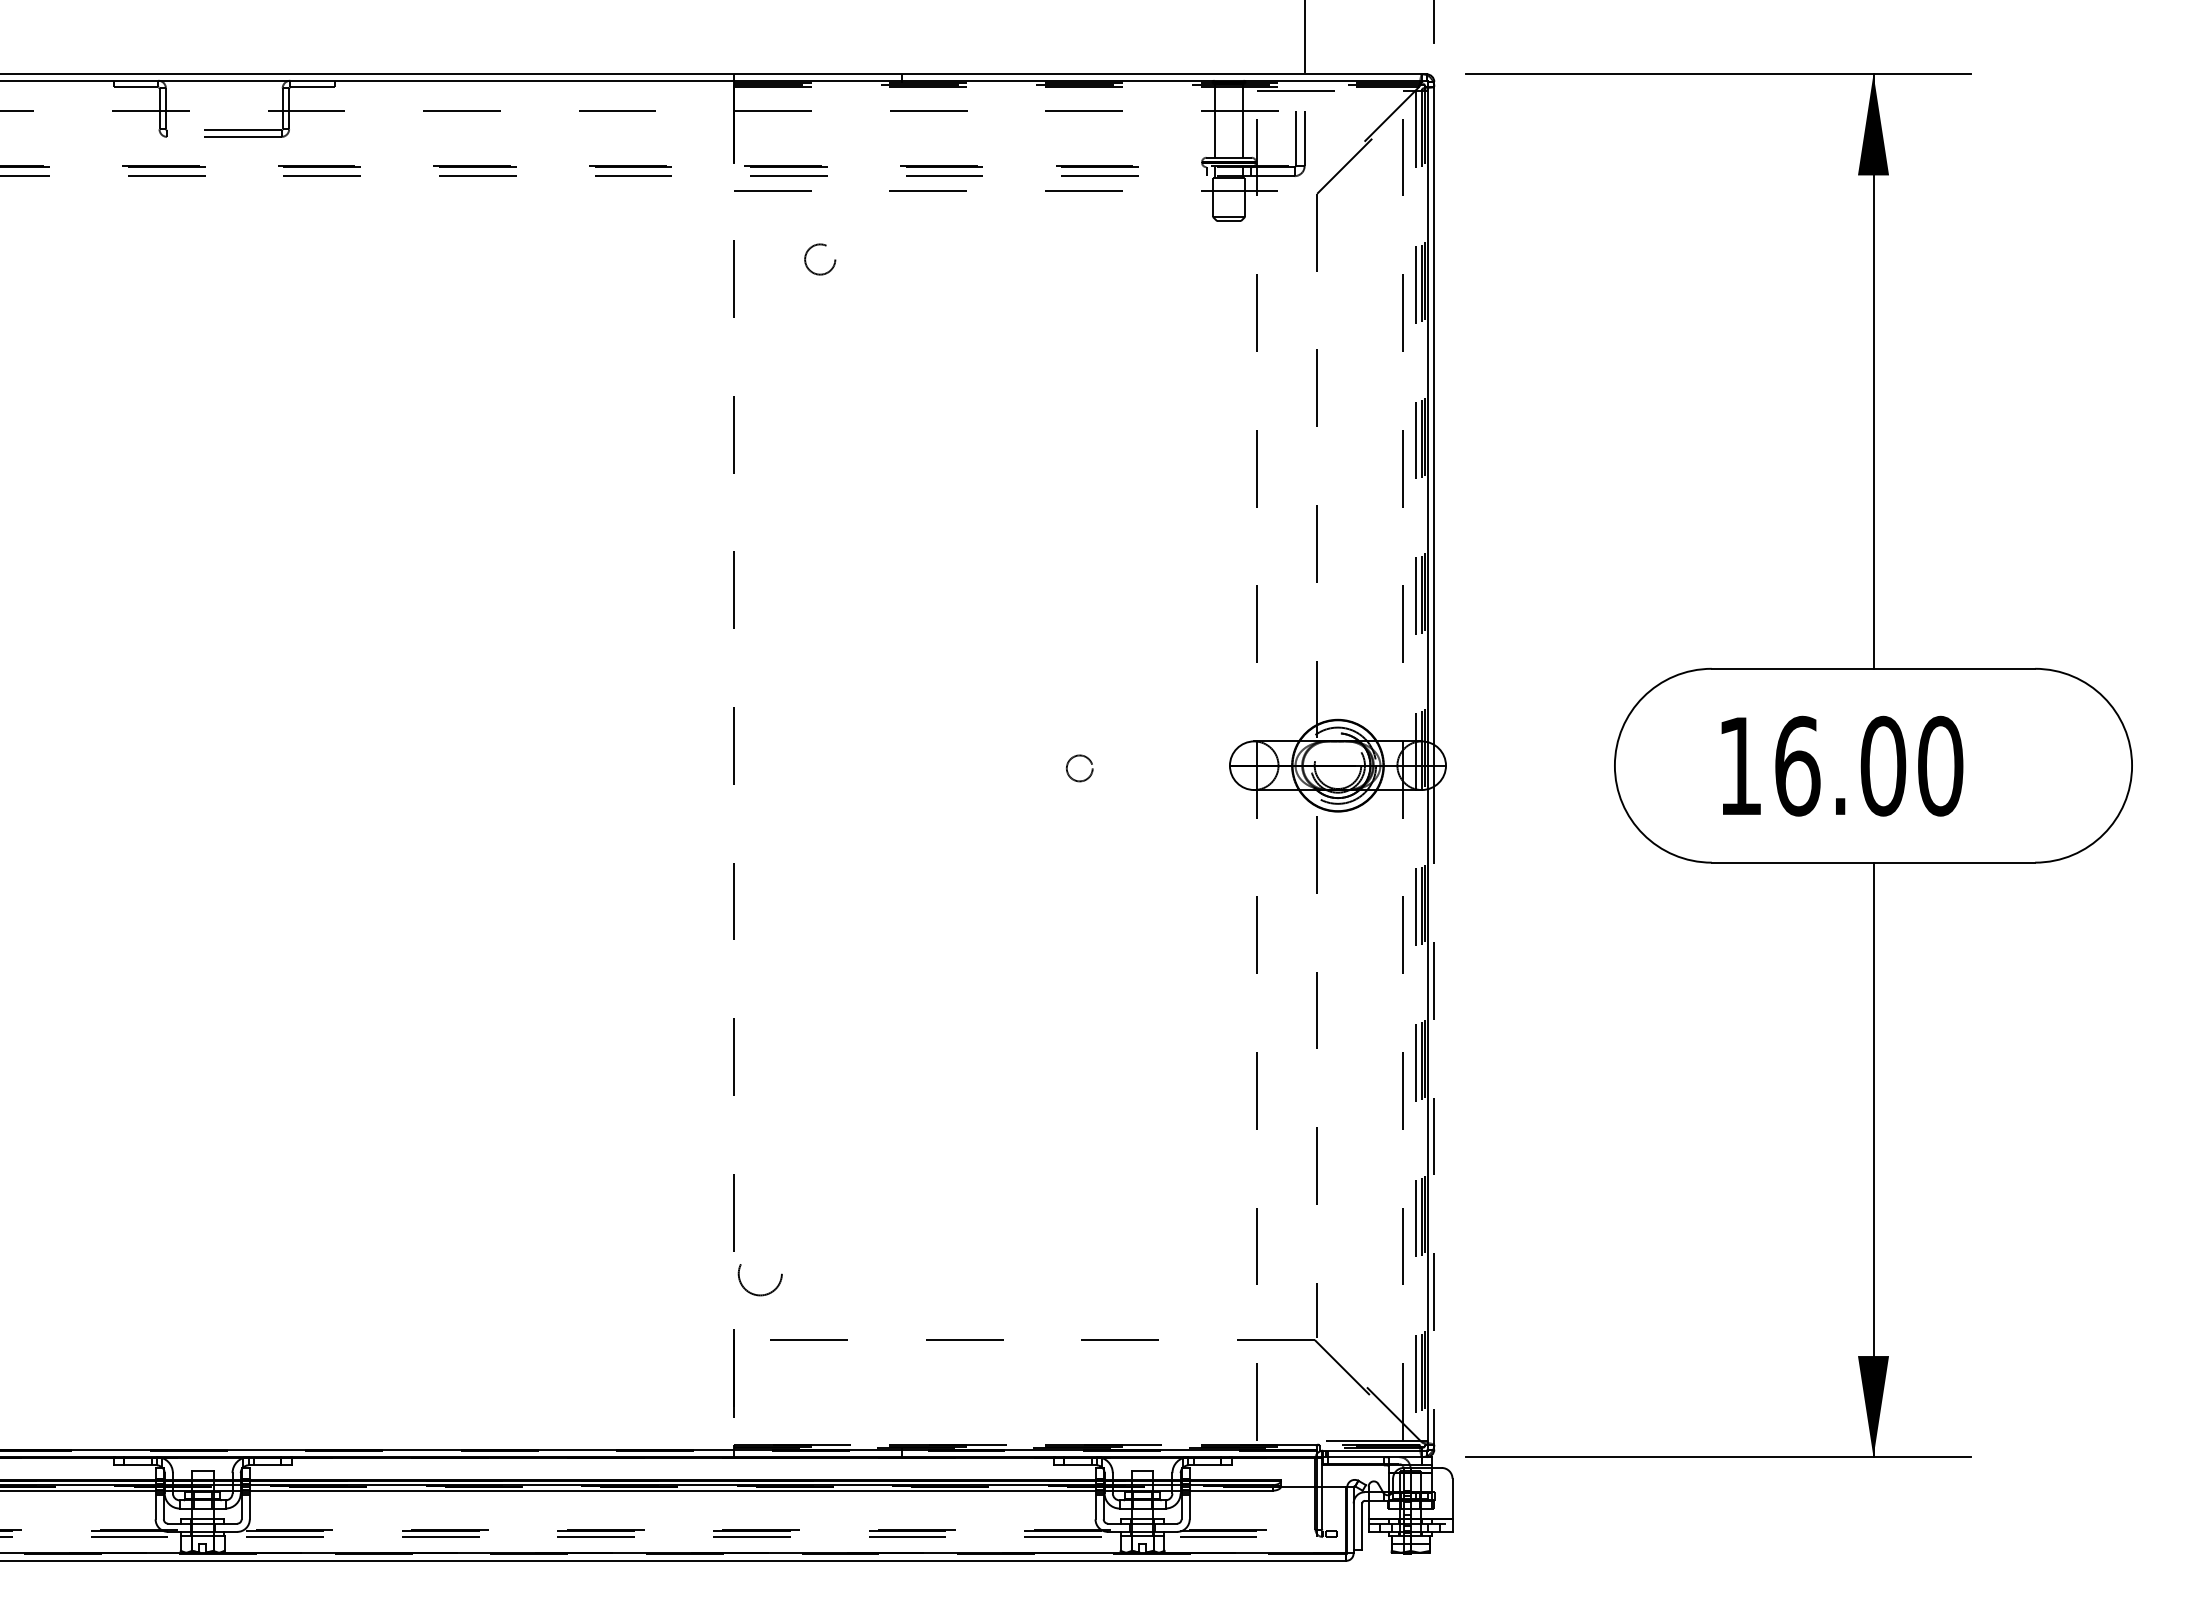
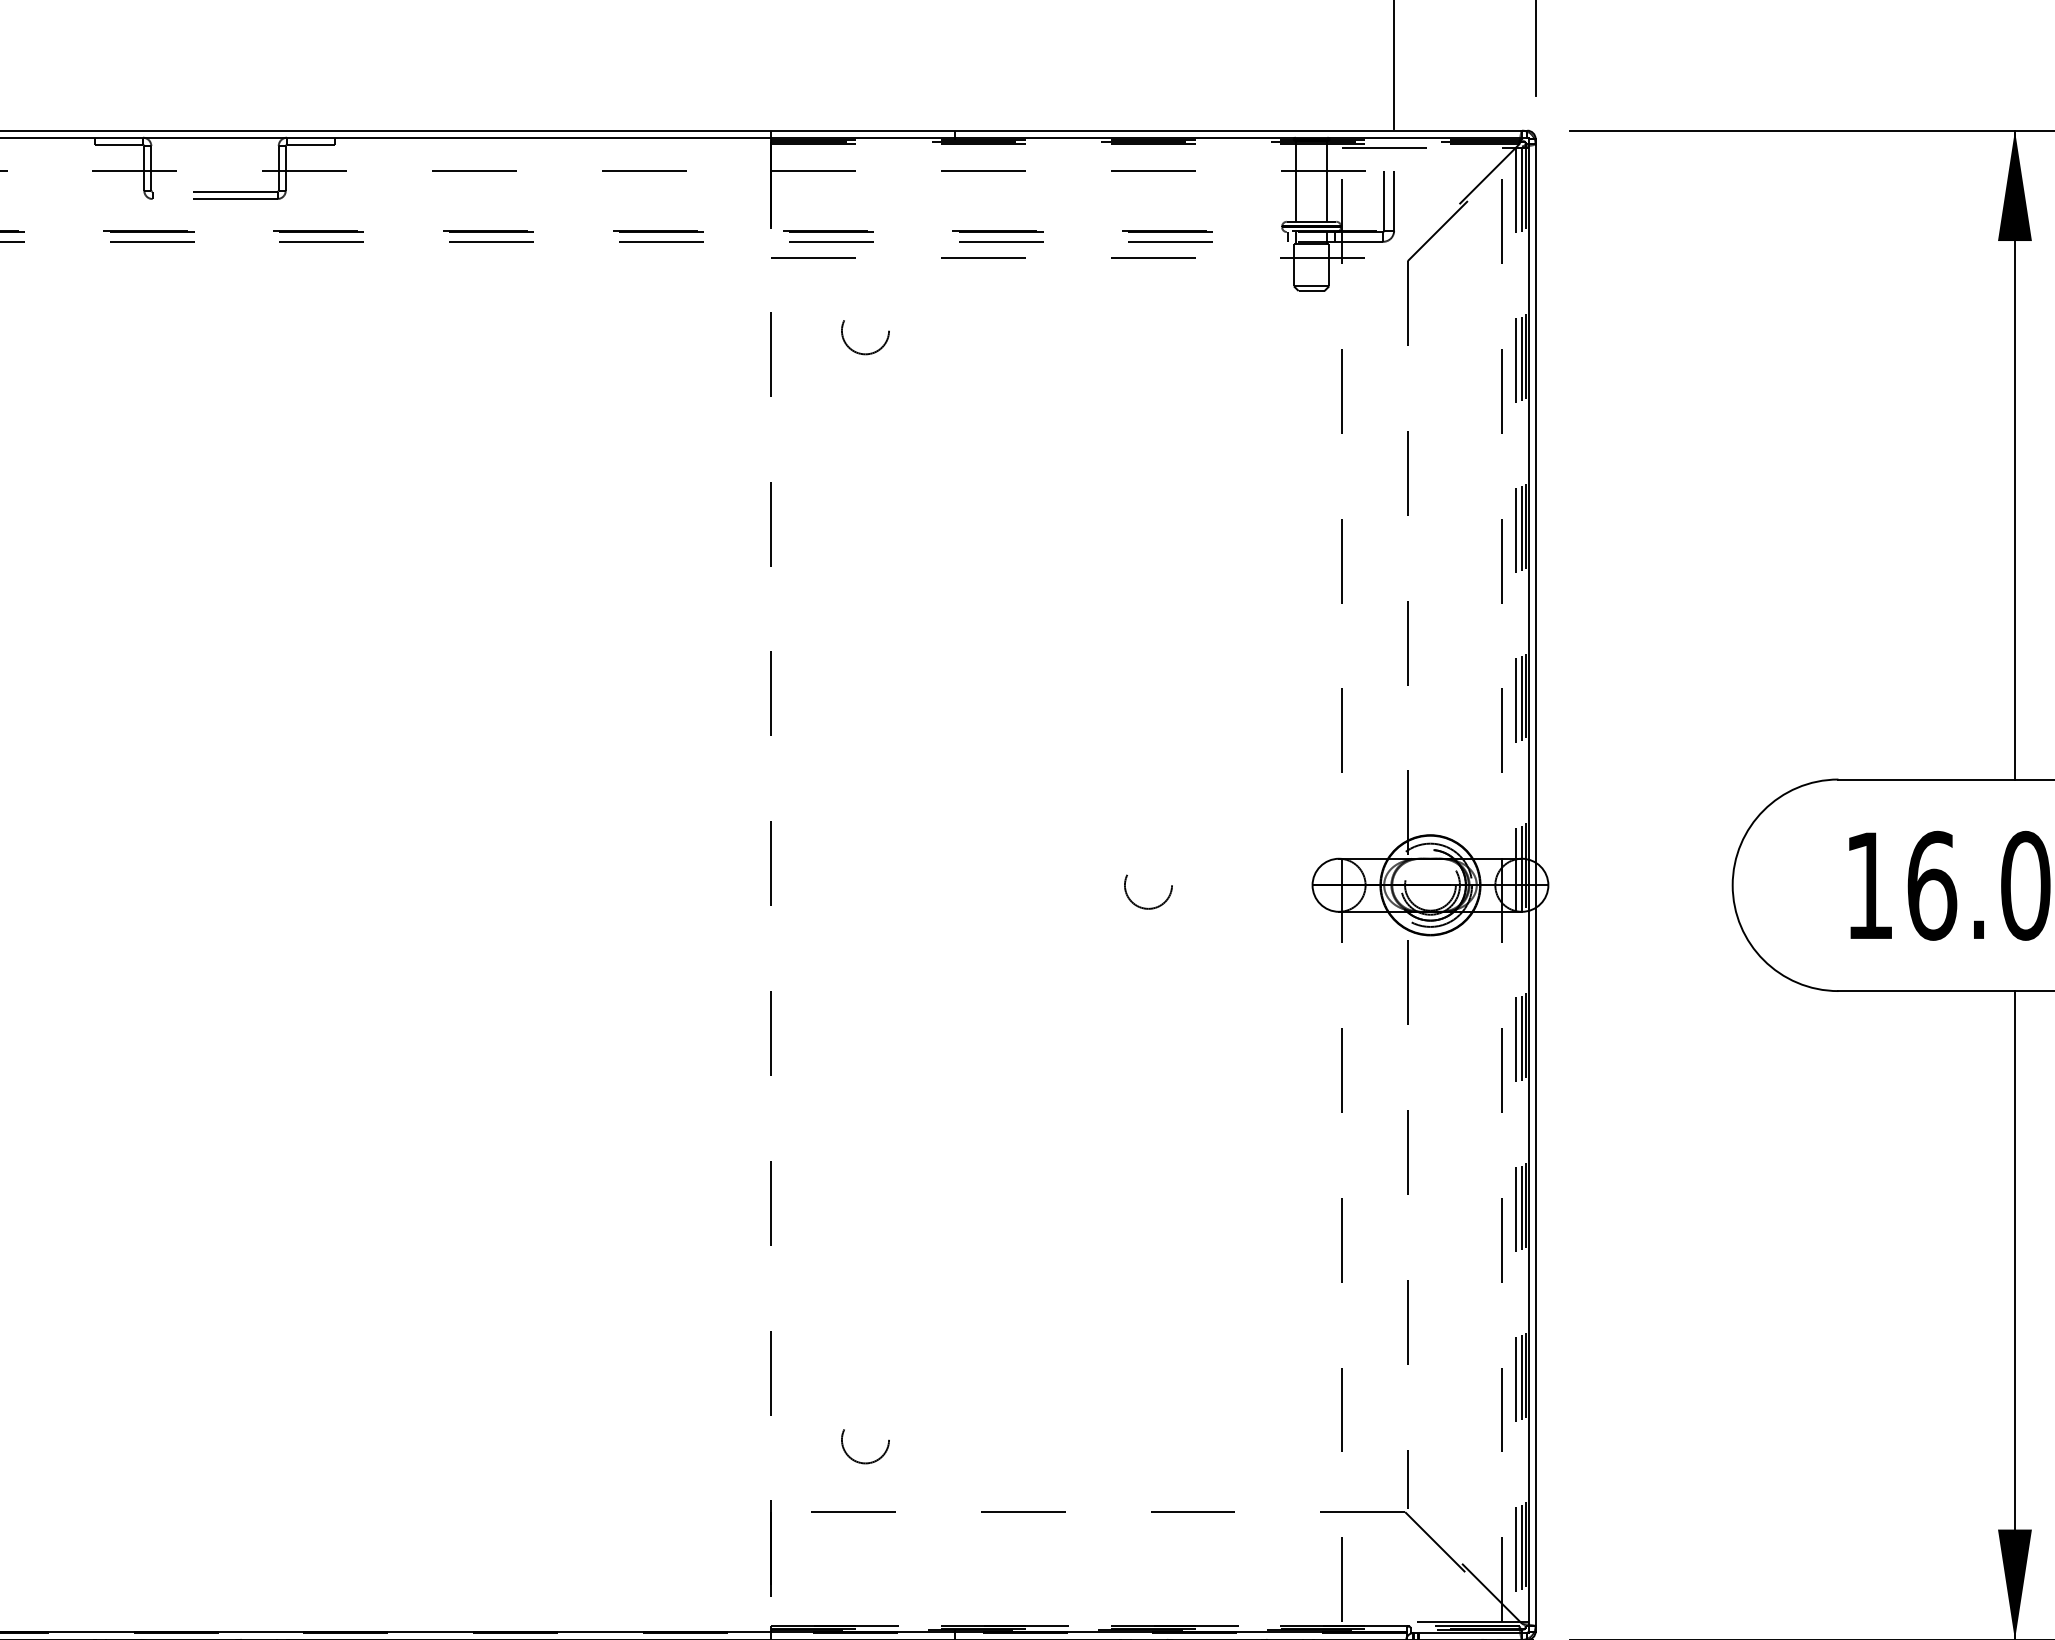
circle: (819, 263) -> (864, 337), size x1.43
circle: (1079, 772) -> (1148, 892), size x1.67
line: (1434, 1118) -> (1535, 1270), dashed -> solid
circle: (759, 1280) -> (864, 1447), moved

